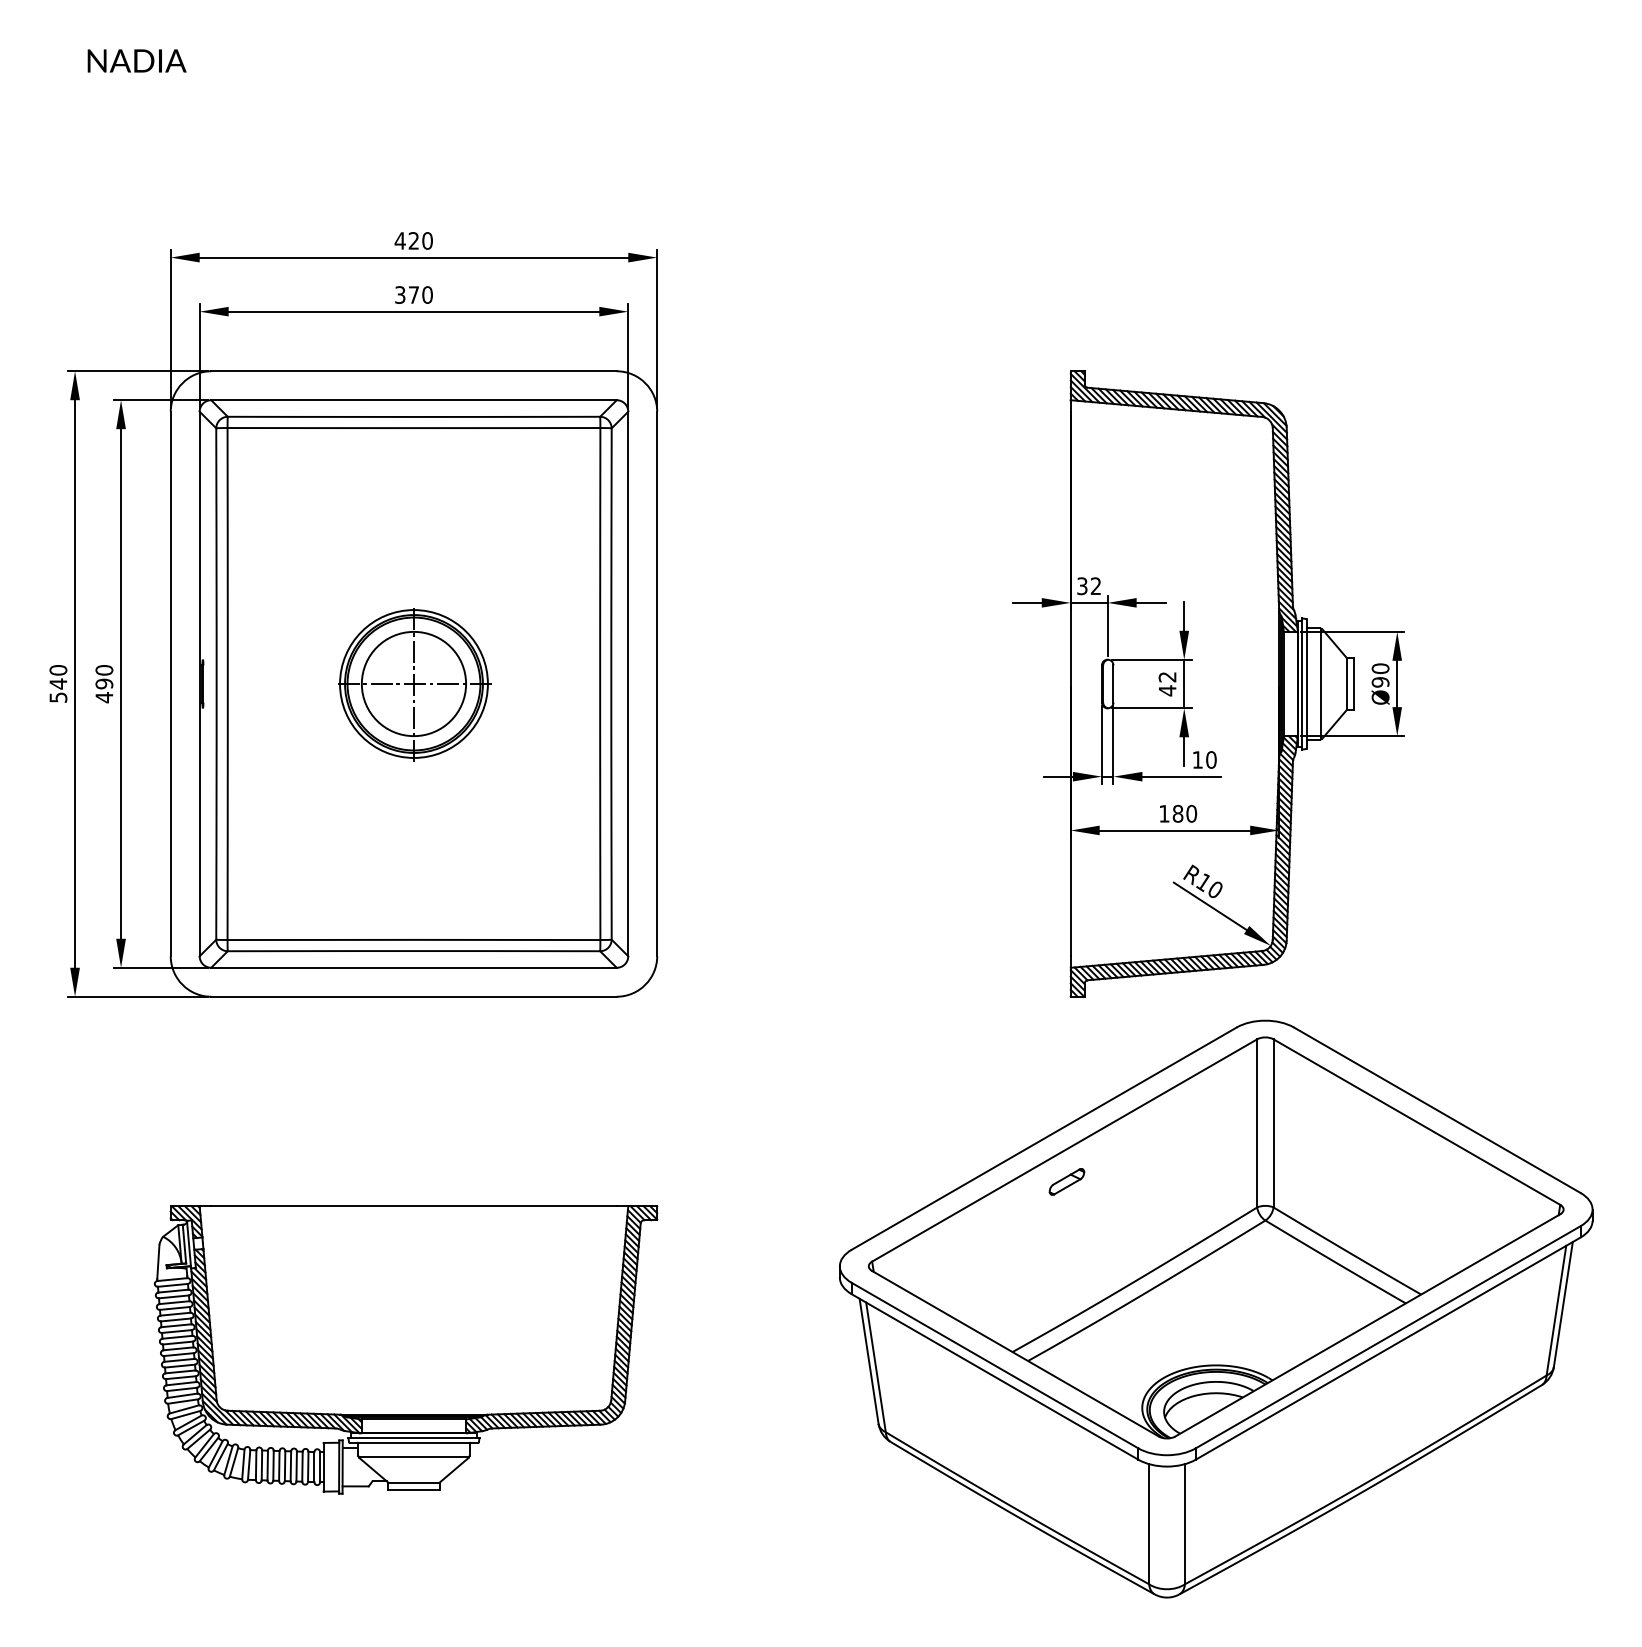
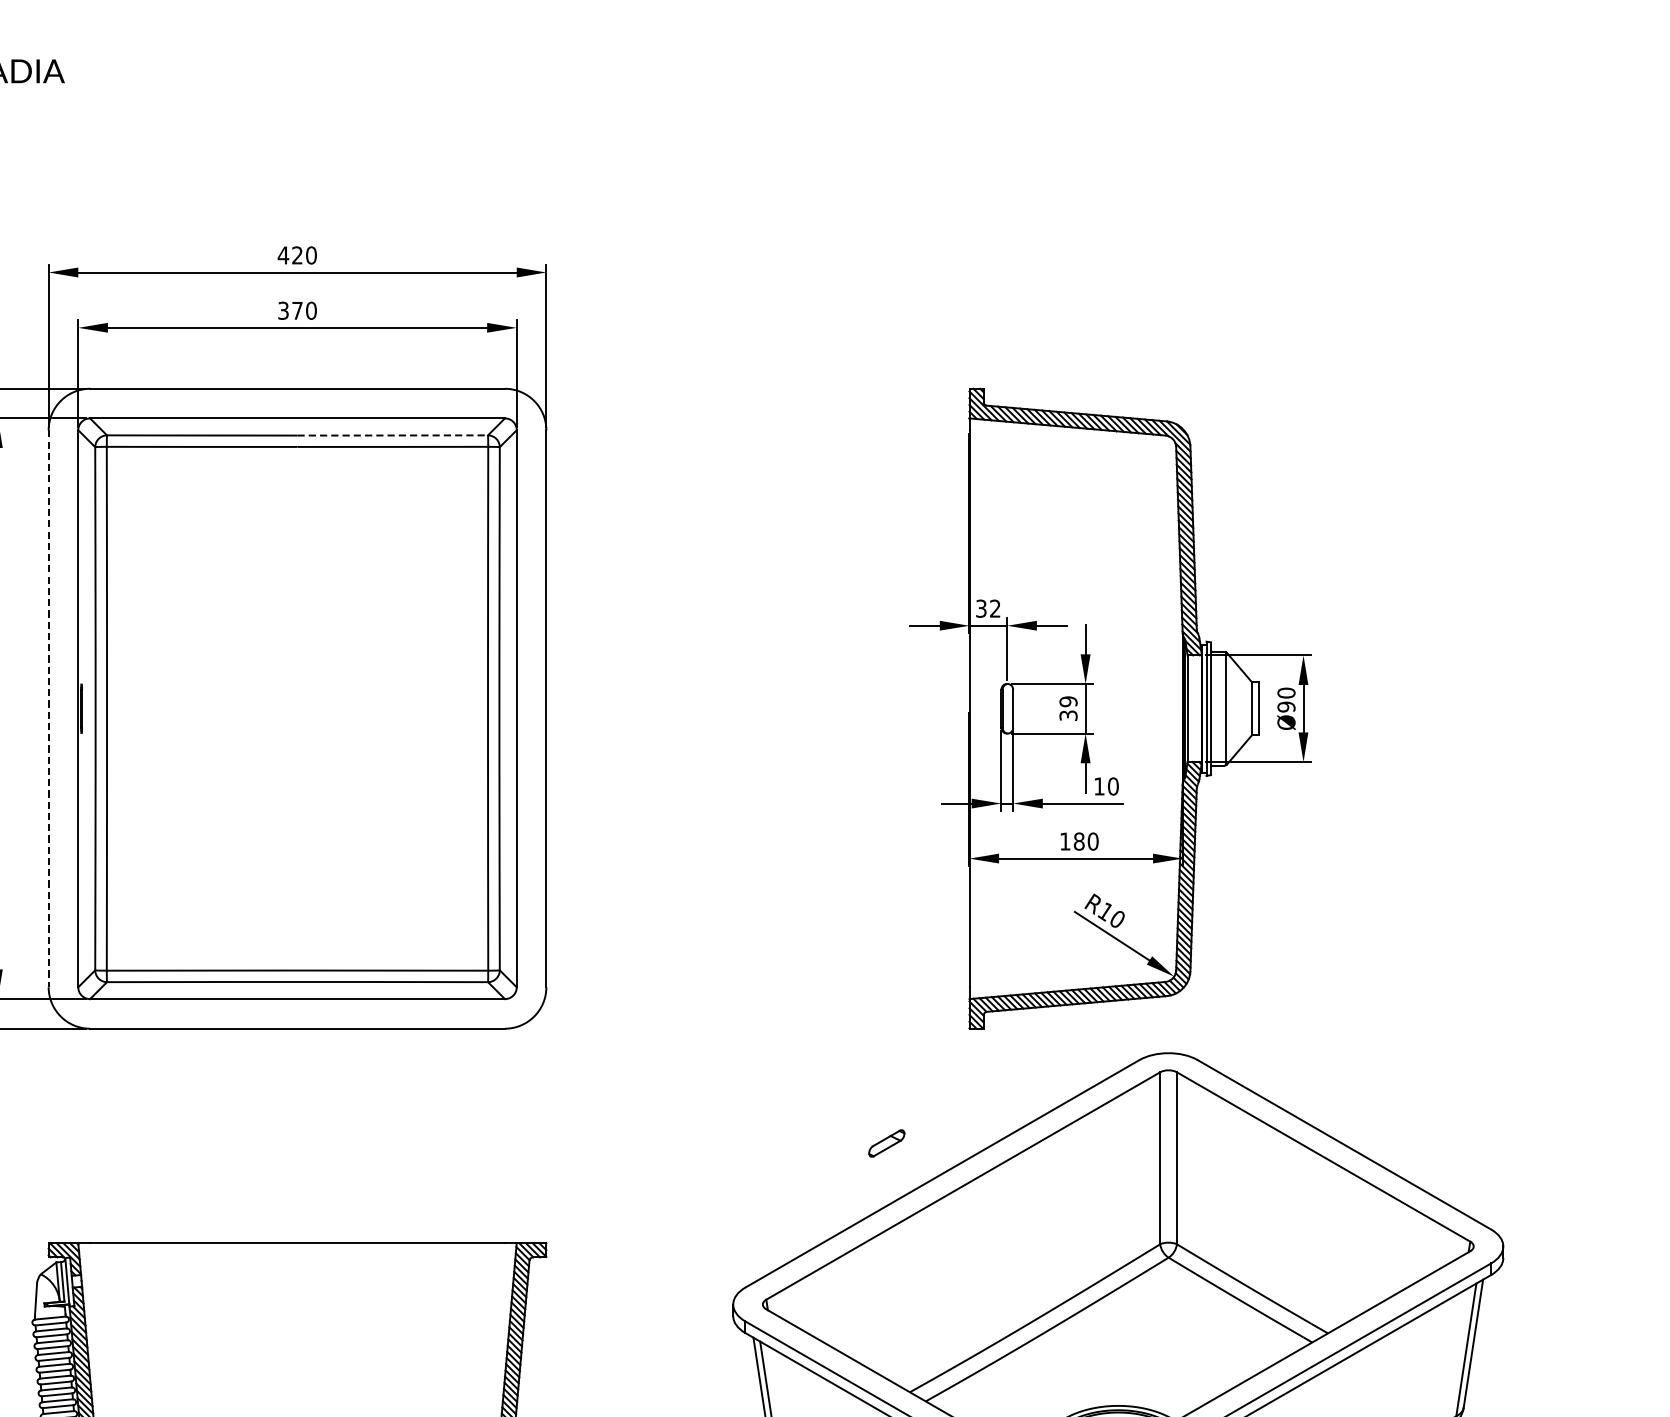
line: (506, 416) -> (392, 435), solid -> dashed
text: (1167, 683) -> (1068, 708), 42 -> 39
line: (170, 684) -> (48, 709), solid -> dashed
part: (414, 684) -> (298, 709), removed
part: (1066, 1181) -> (886, 1143), moved

